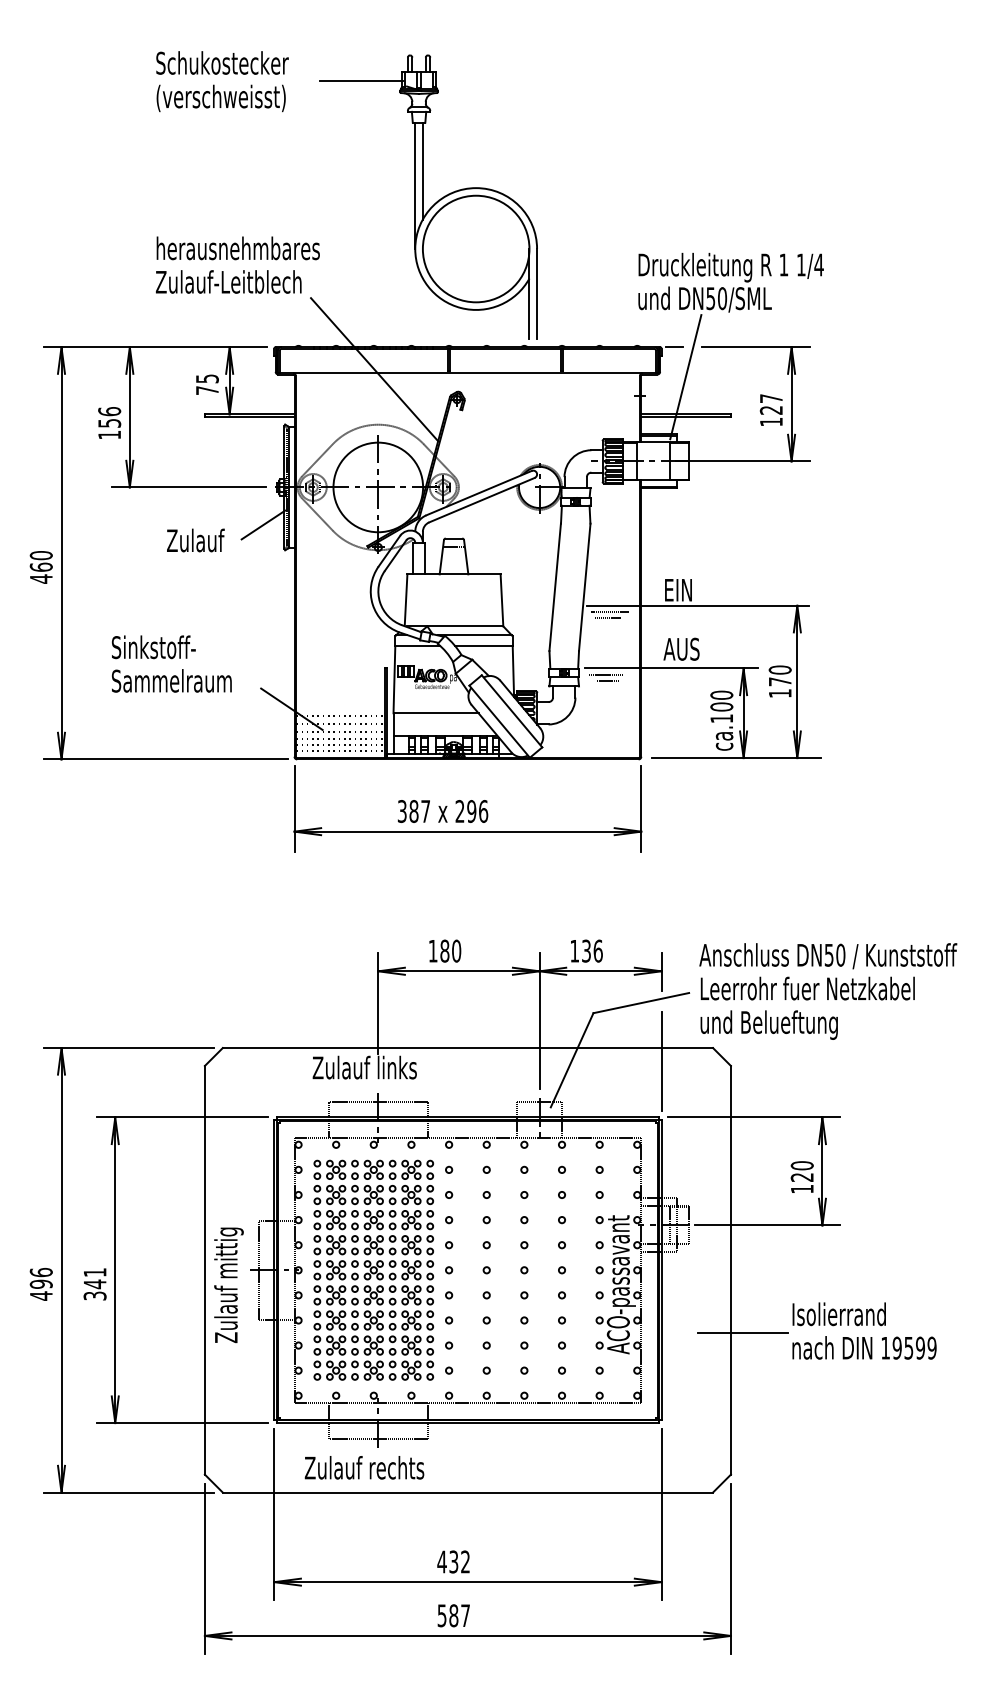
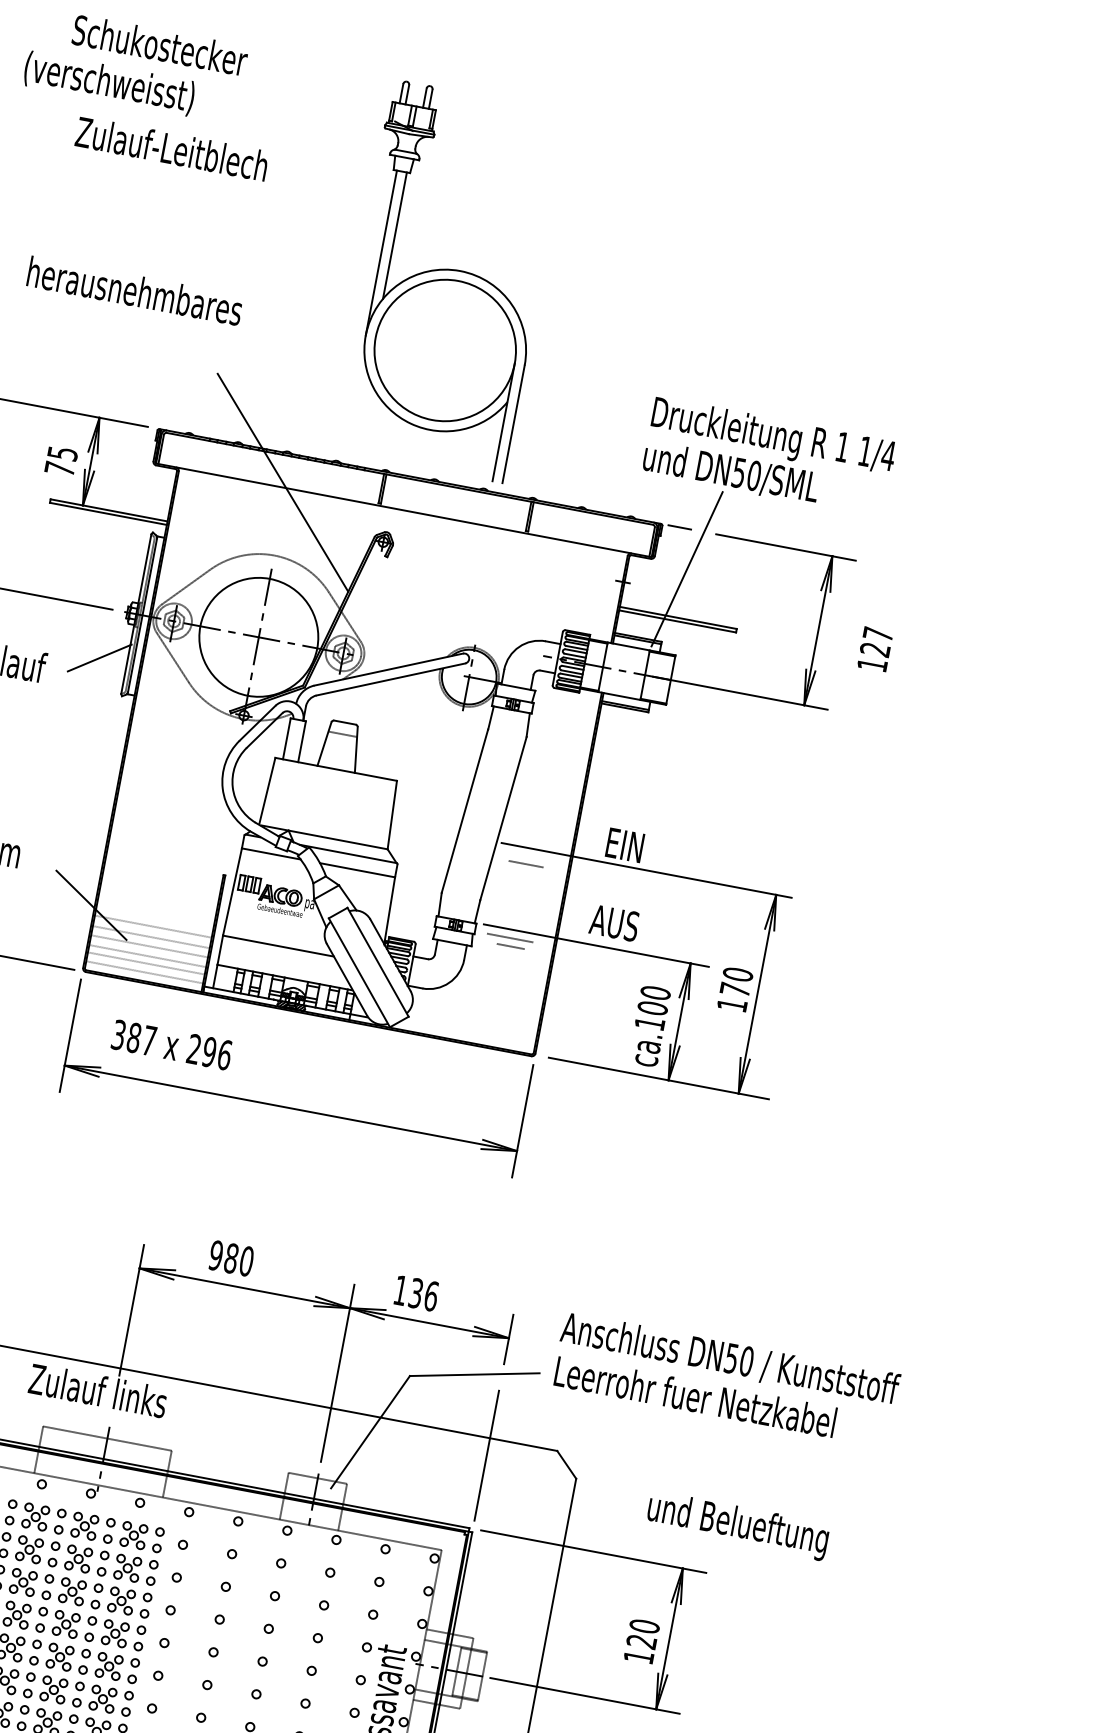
line: (361, 81) -> (336, 103), removed
text: (220, 98) -> (108, 83), moved
text: (228, 281) -> (171, 148), moved
text: (770, 409) -> (874, 648), moved
line: (609, 612) -> (529, 857), removed
text: (443, 811) -> (172, 1045), moved
text: (432, 950) -> (215, 1254), 180 -> 980
text: (768, 1024) -> (737, 1524), moved

